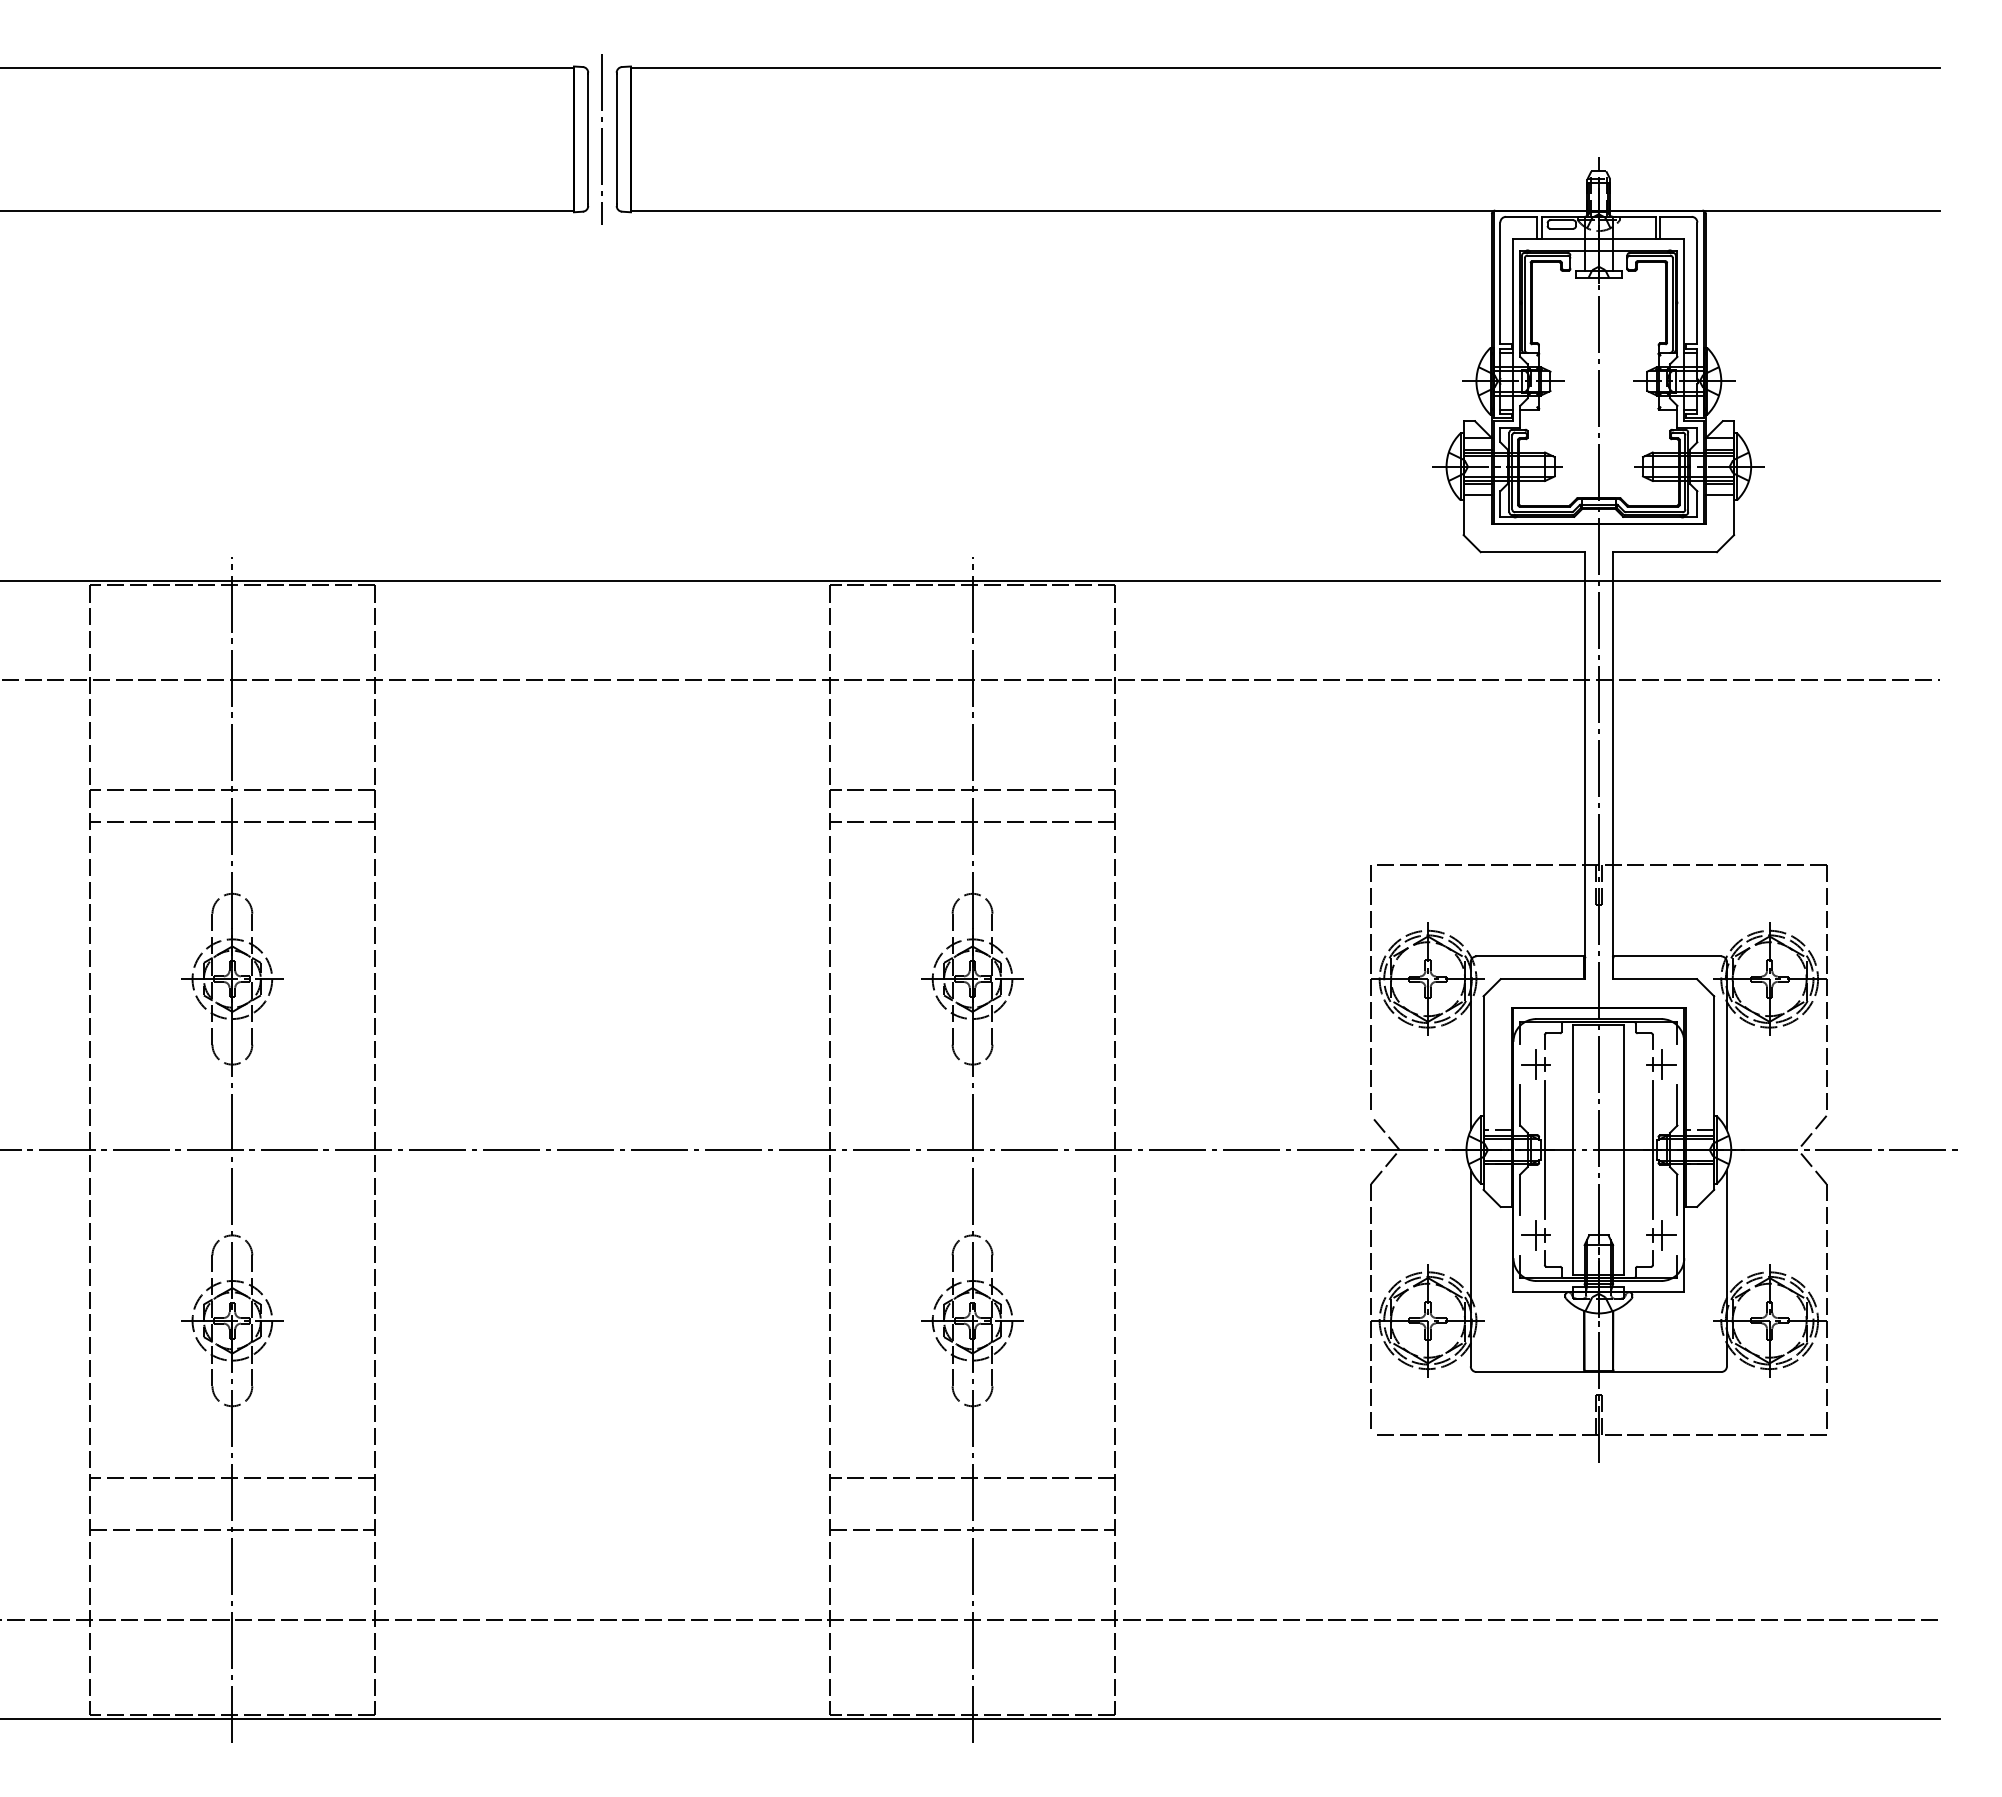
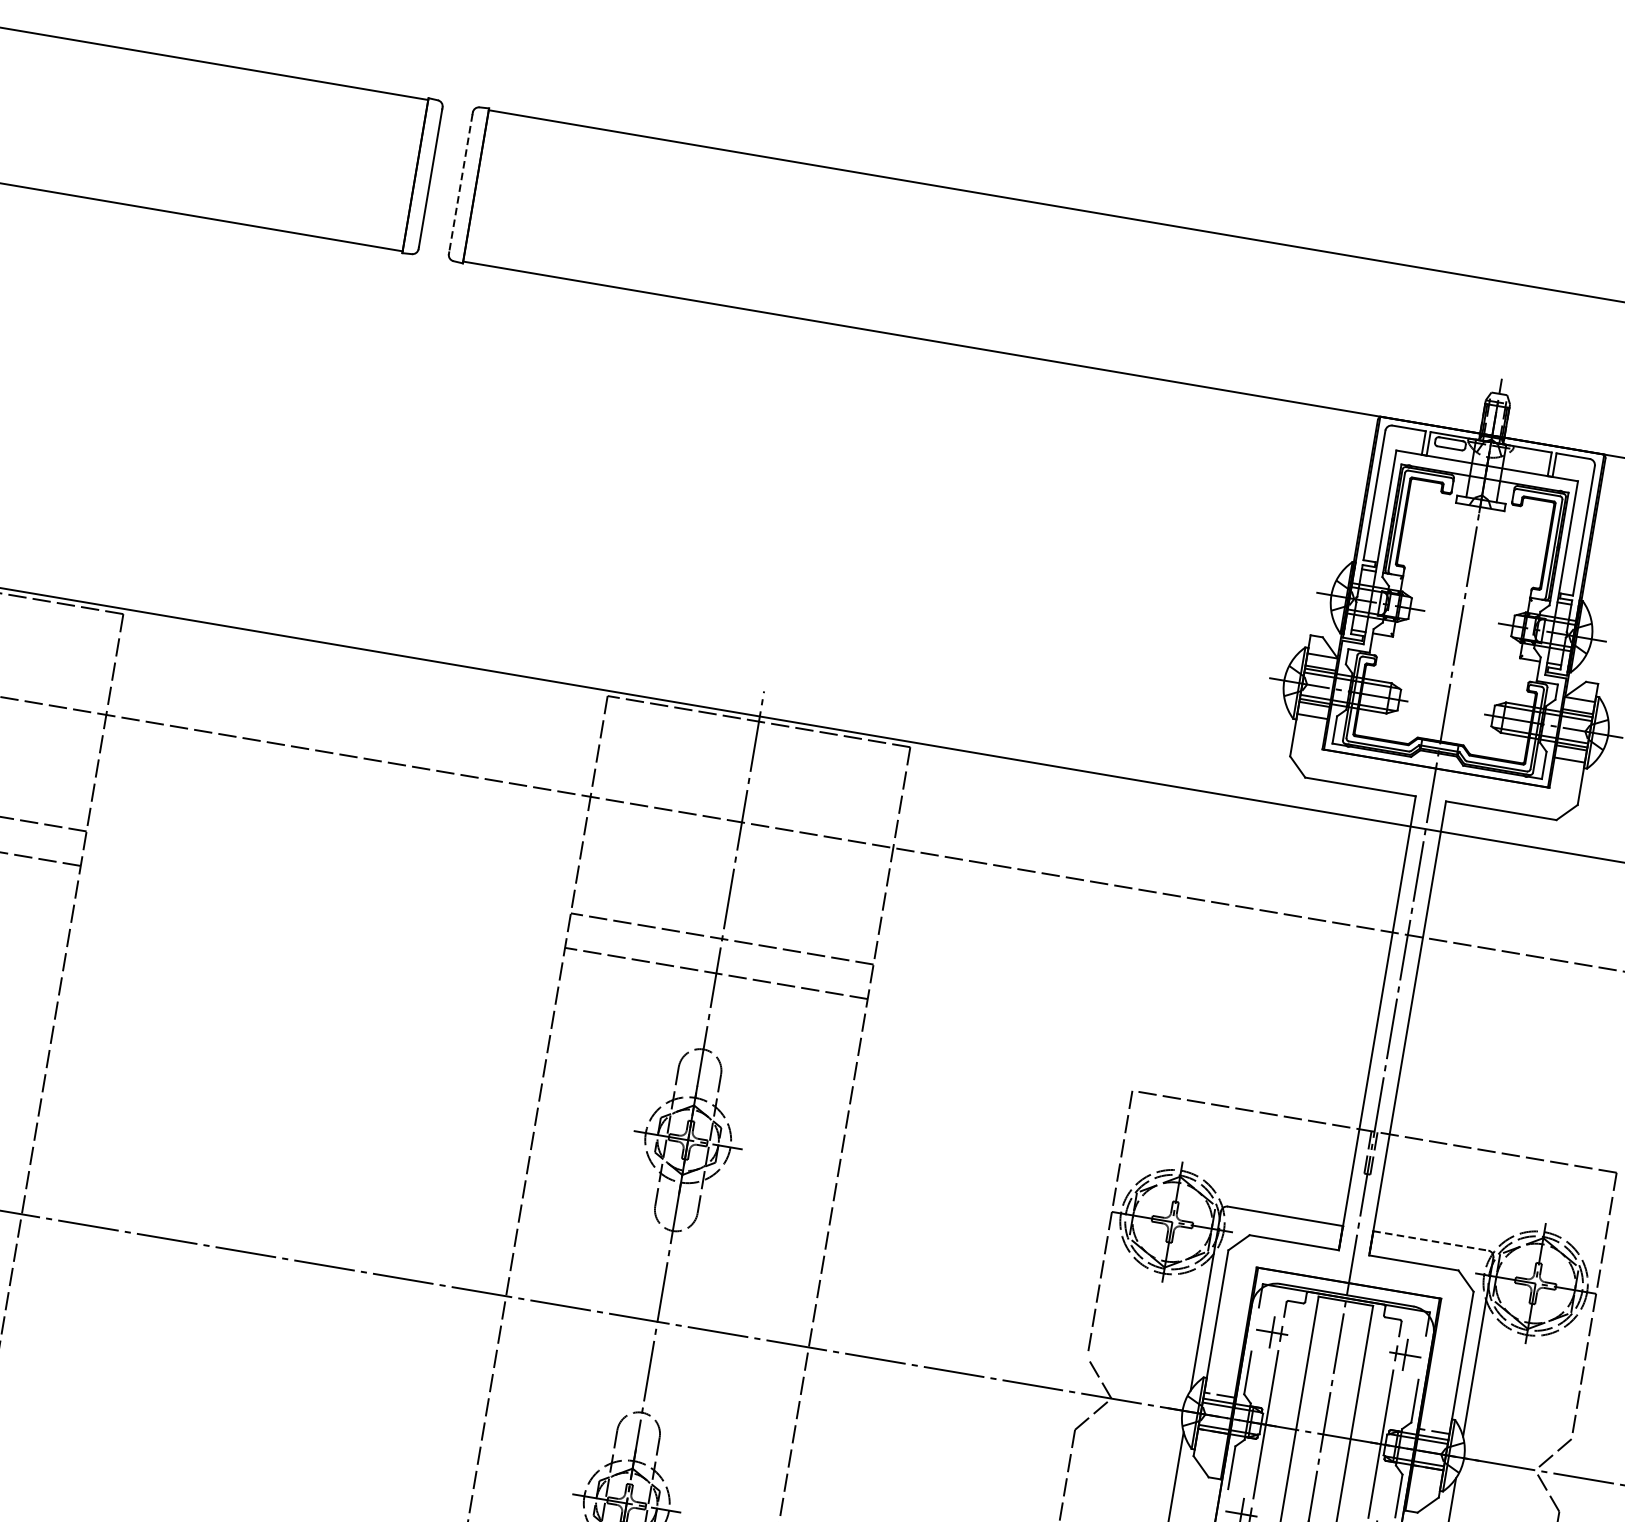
line: (602, 138) -> (445, 179), removed
line: (616, 139) -> (460, 183), solid -> dashed
line: (1667, 956) -> (1431, 1241), solid -> dashed

